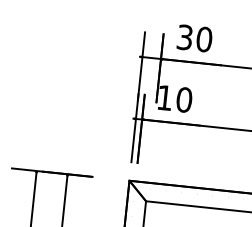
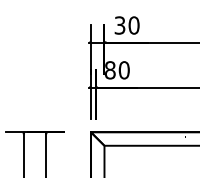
text: (163, 98) -> (109, 70), 10 -> 80

